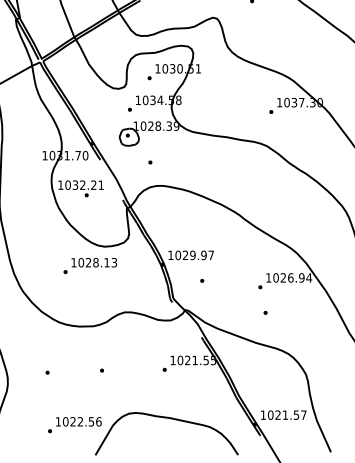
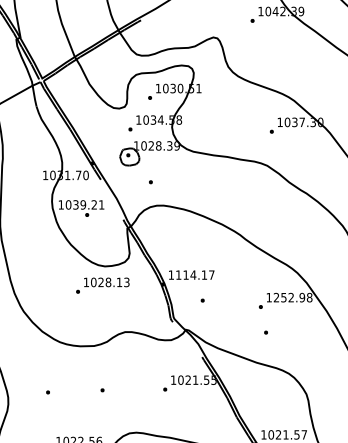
text: (82, 184) -> (82, 204), 1032.21 -> 1039.21
text: (190, 255) -> (190, 275), 1029.97 -> 1114.17
text: (90, 265) -> (102, 285), moved
text: (292, 277) -> (292, 297), 1026.94 -> 1252.98

